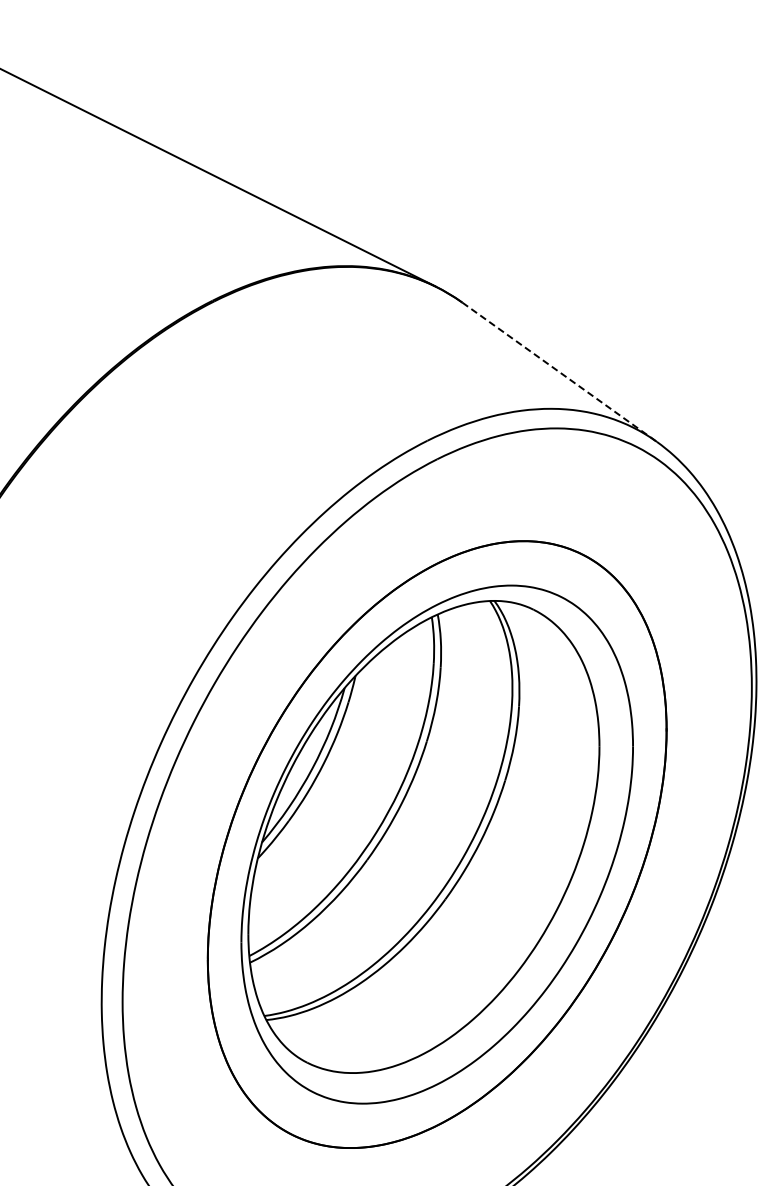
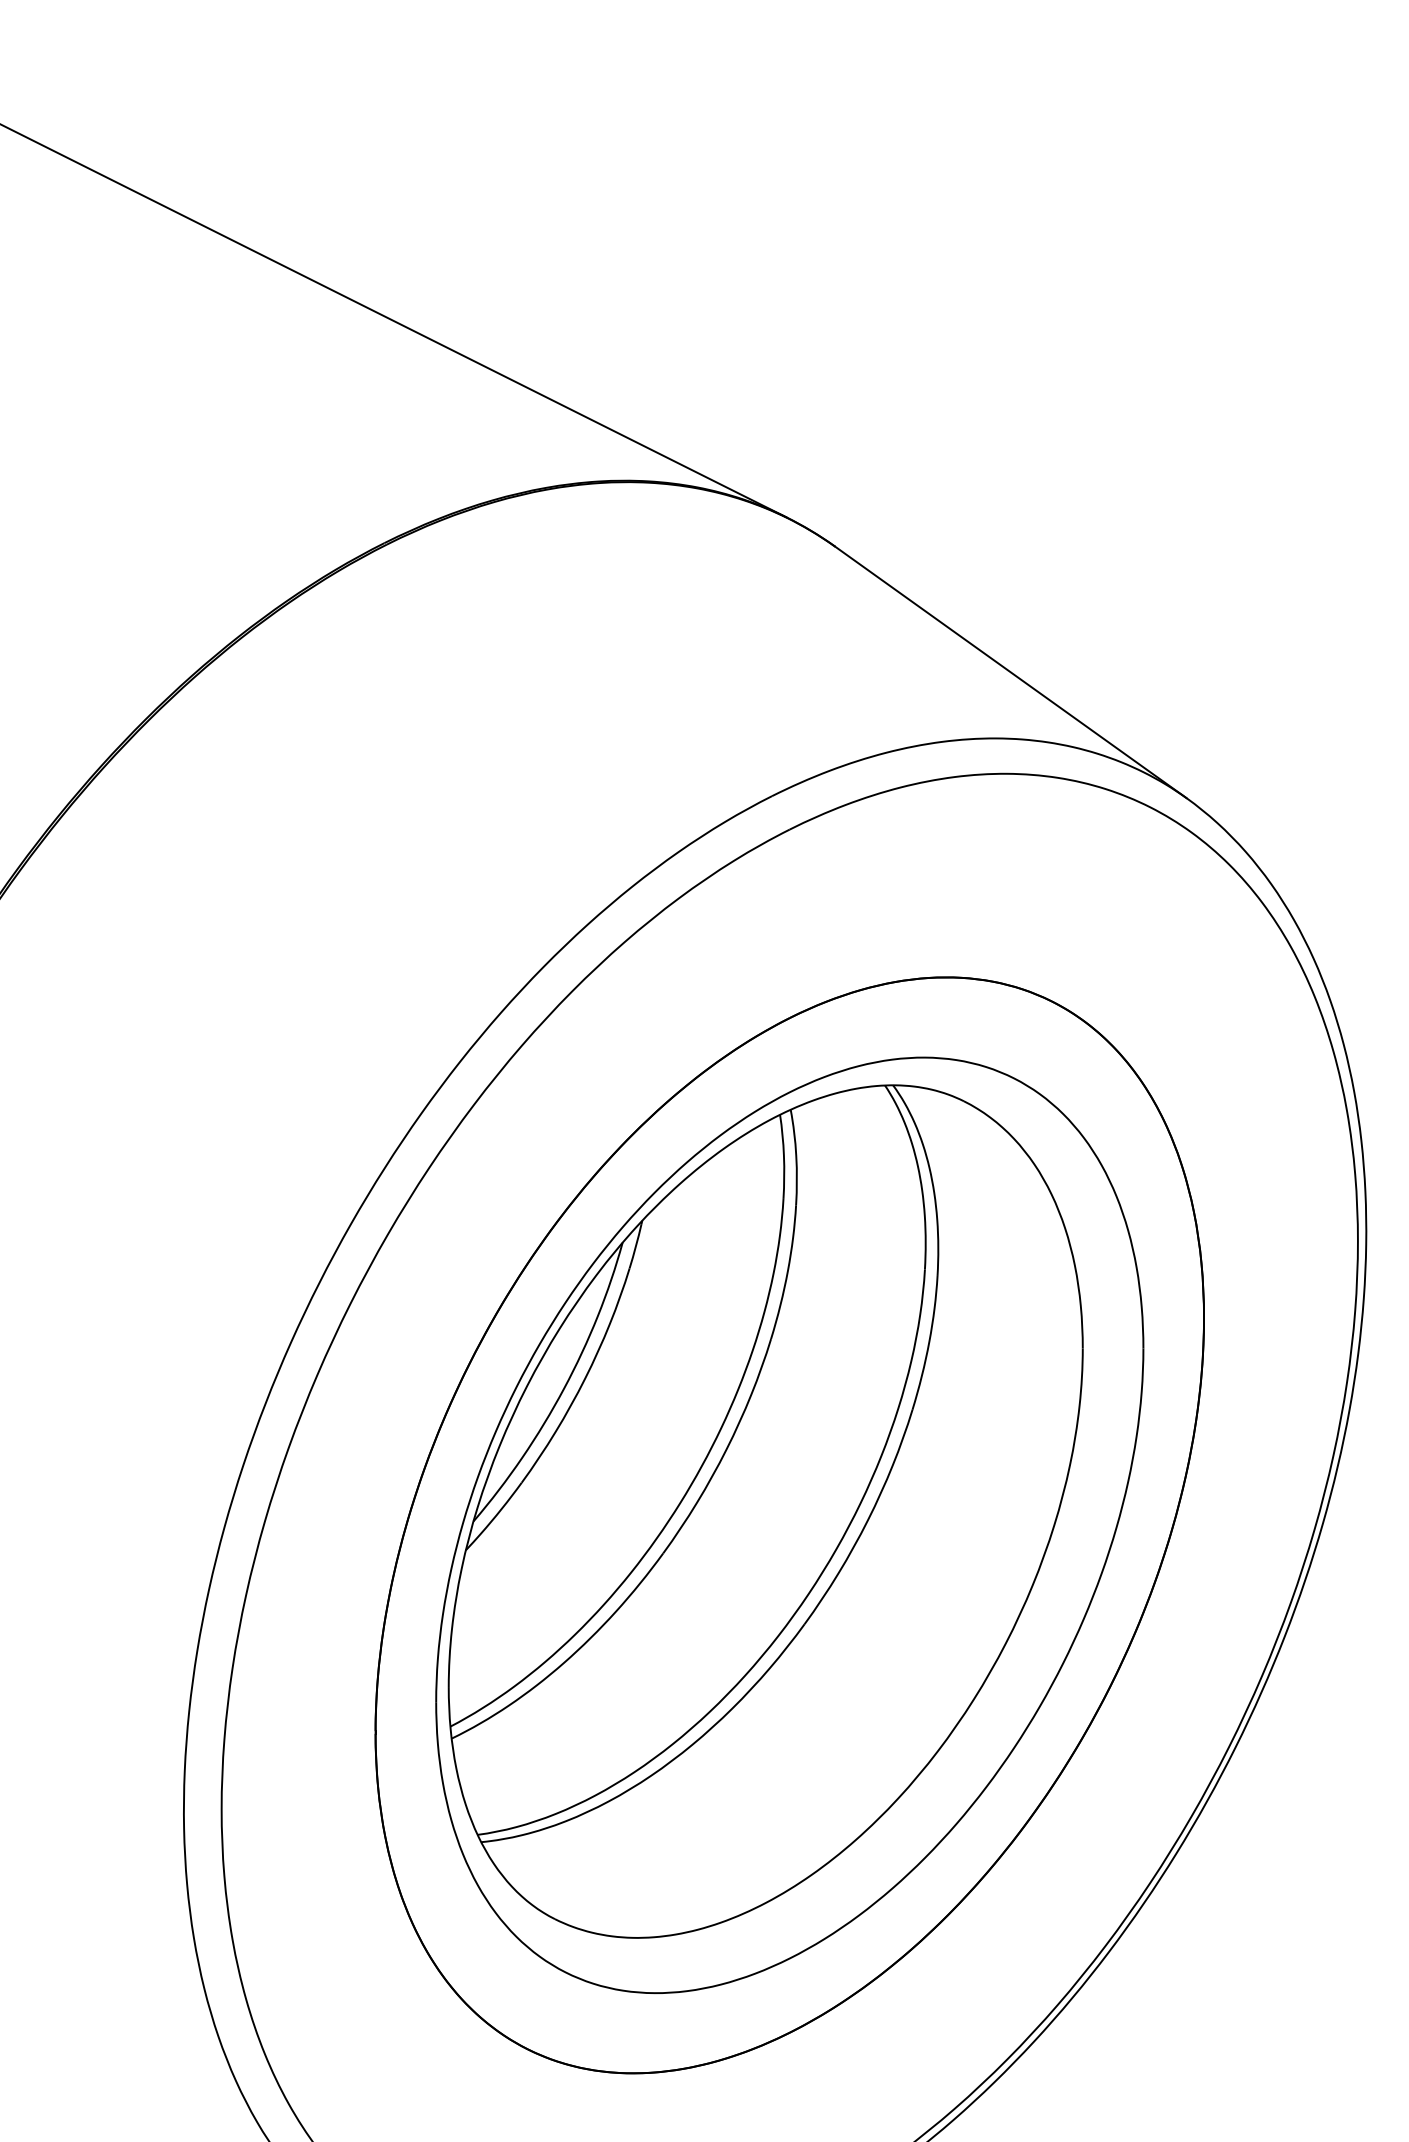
line: (559, 372) -> (1010, 672), dashed -> solid

